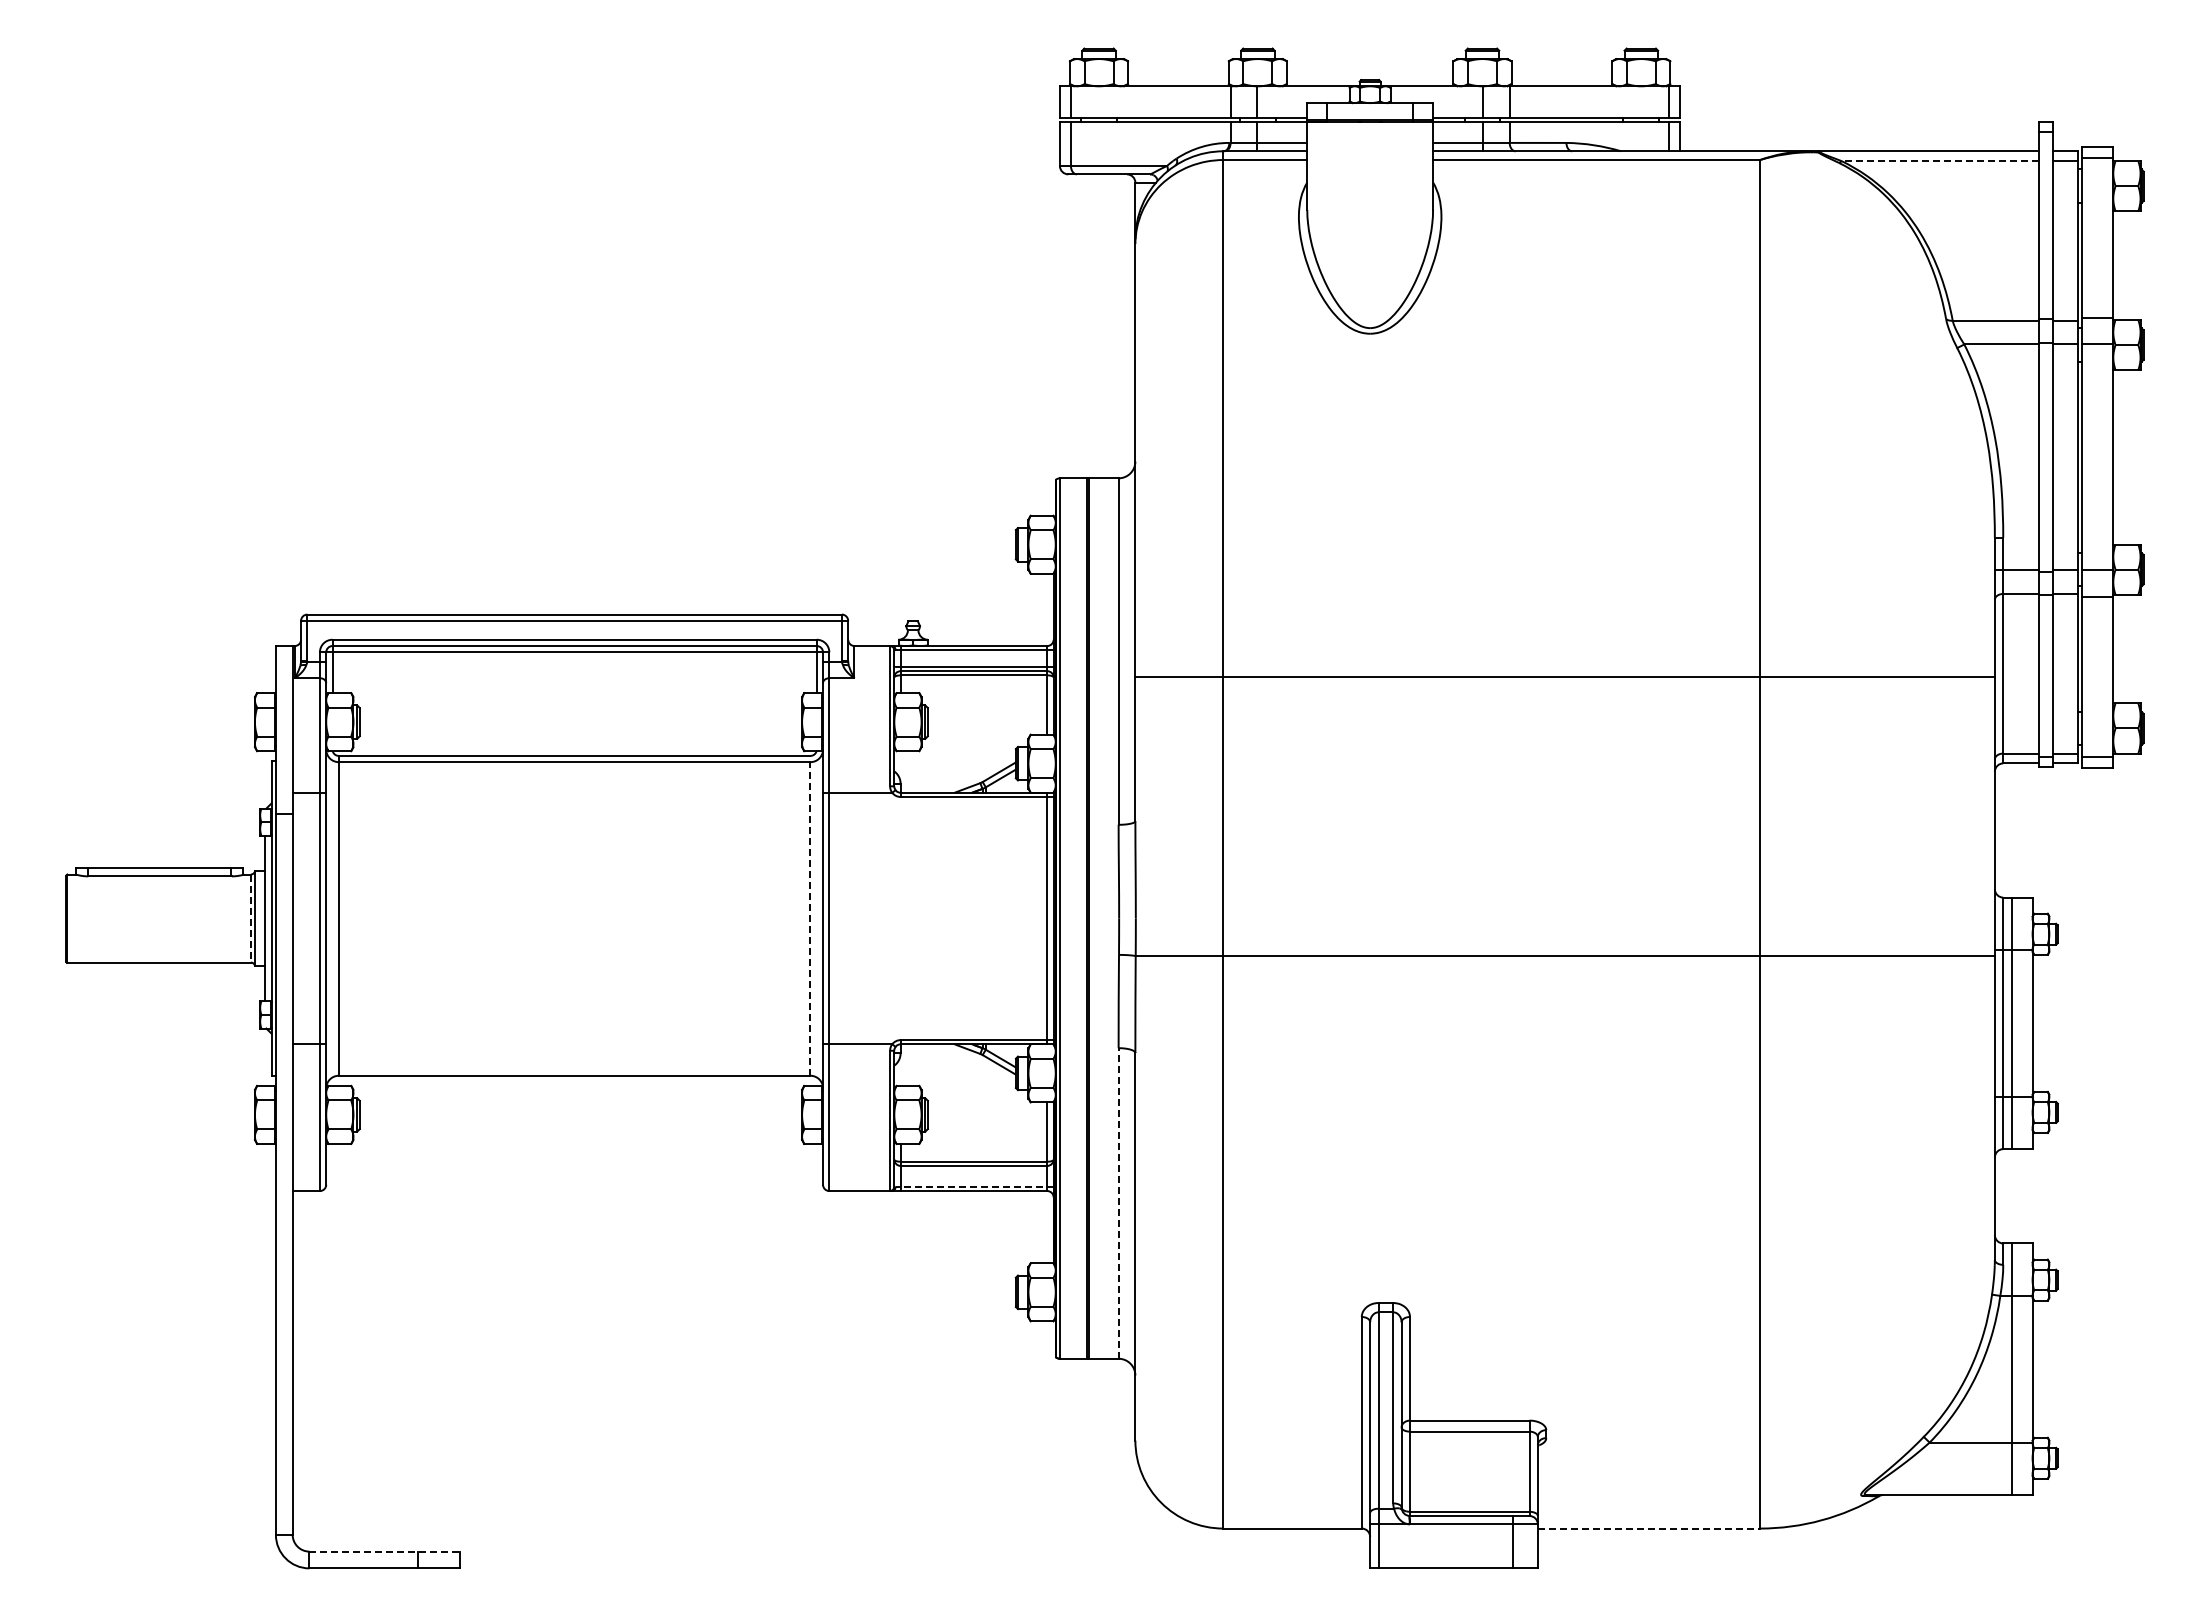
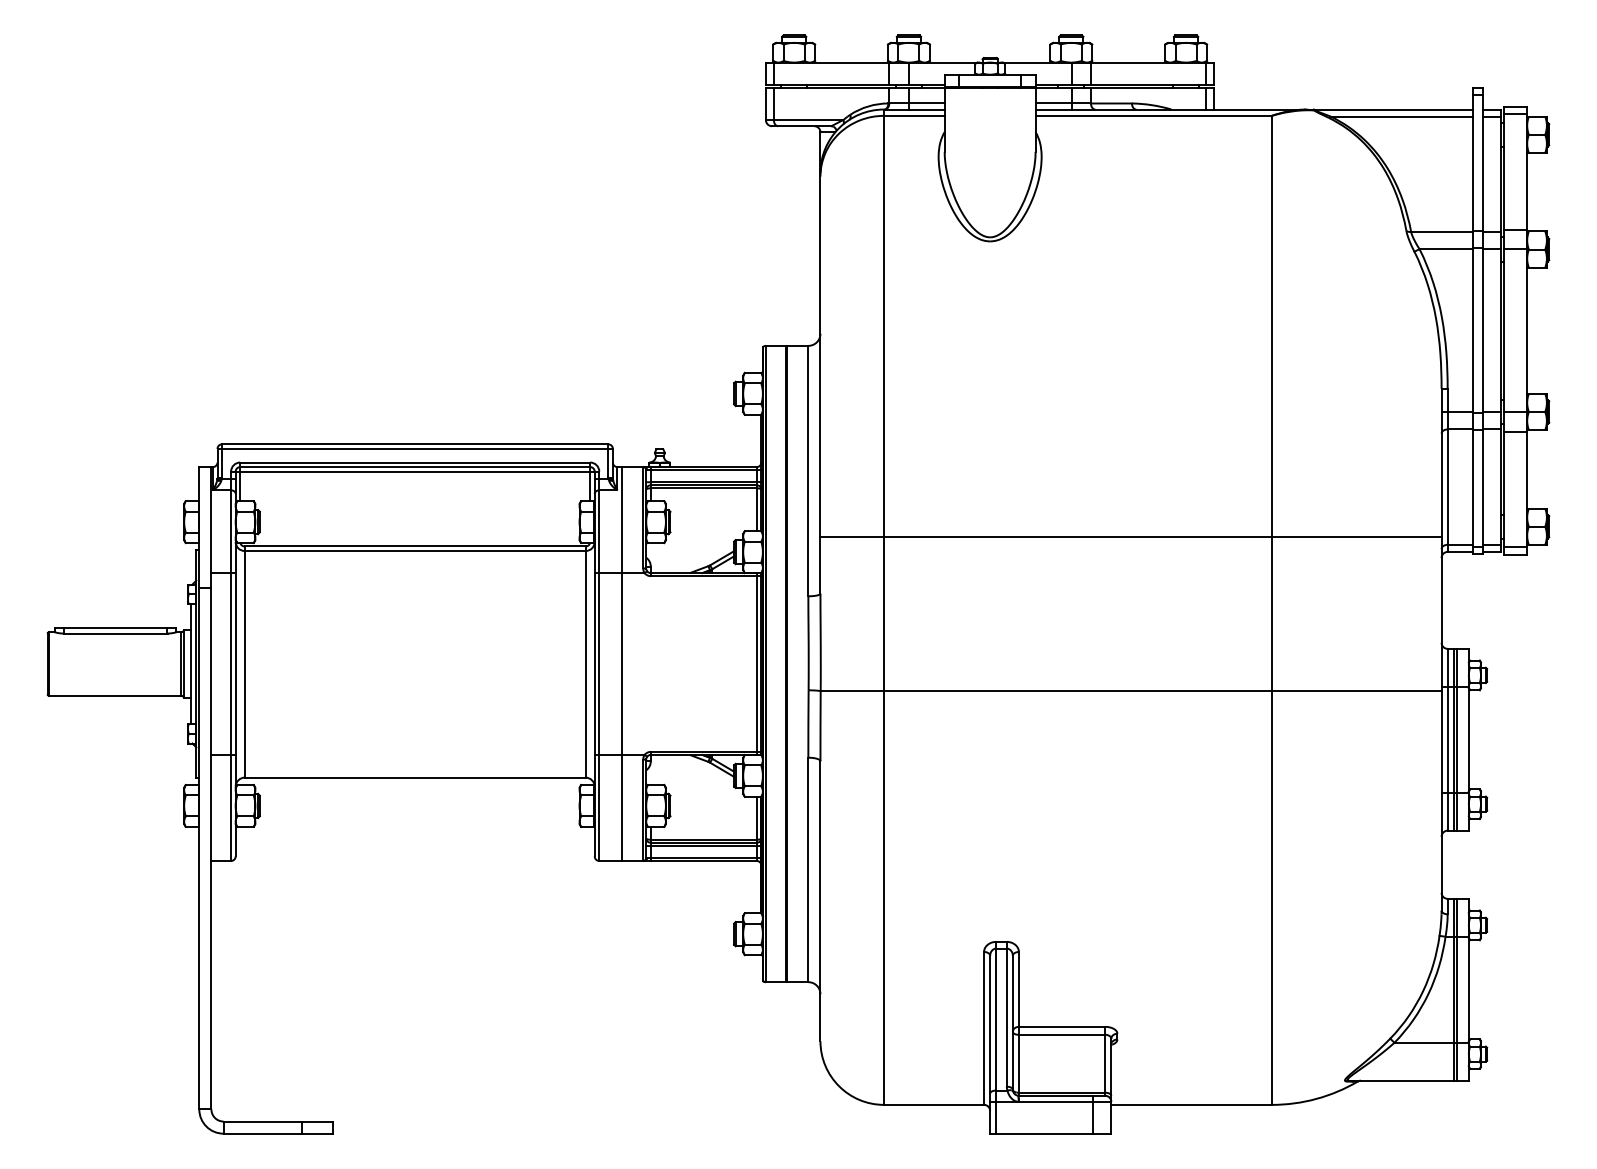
line: (1940, 161) -> (1402, 116), dashed -> solid
line: (1564, 677) -> (1130, 536), moved
line: (810, 915) -> (585, 661), dashed -> solid
line: (860, 918) -> (621, 663), added
line: (250, 919) -> (180, 664), dashed -> solid
line: (2015, 1023) -> (1456, 739), added
line: (973, 1170) -> (703, 846), added
line: (974, 1186) -> (704, 857), dashed -> solid
line: (1118, 1202) -> (808, 869), dashed -> solid
line: (2015, 1369) -> (1456, 989), added
line: (1649, 1528) -> (1192, 1104), dashed -> solid
line: (385, 1551) -> (278, 1121), dashed -> solid

